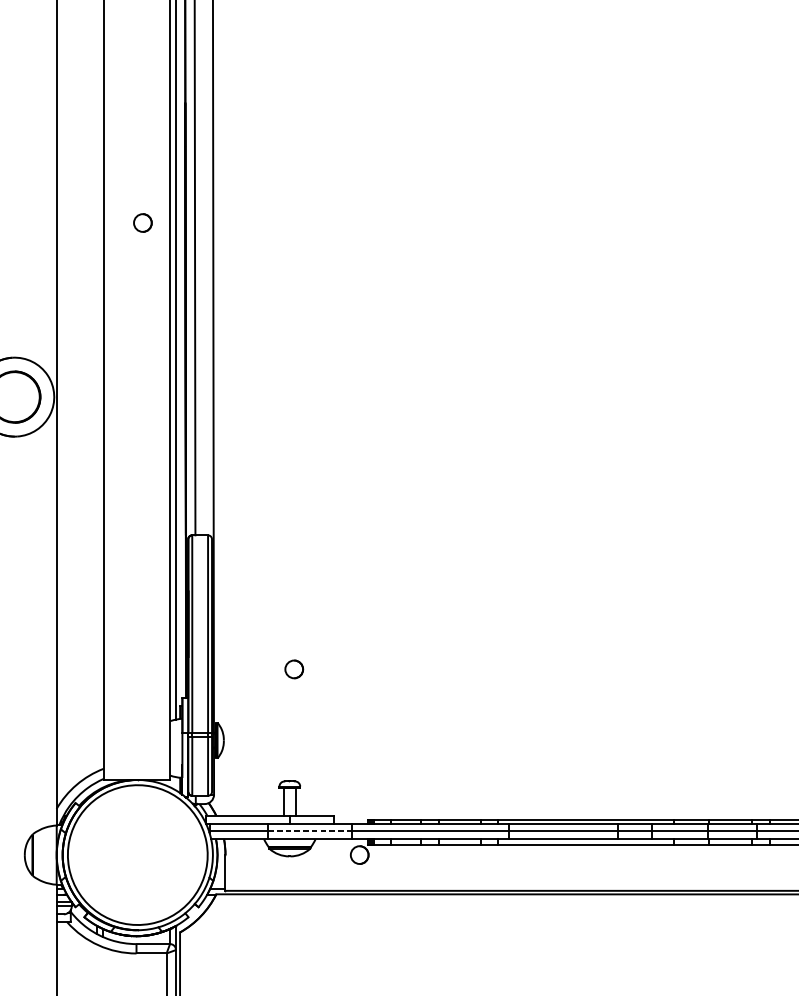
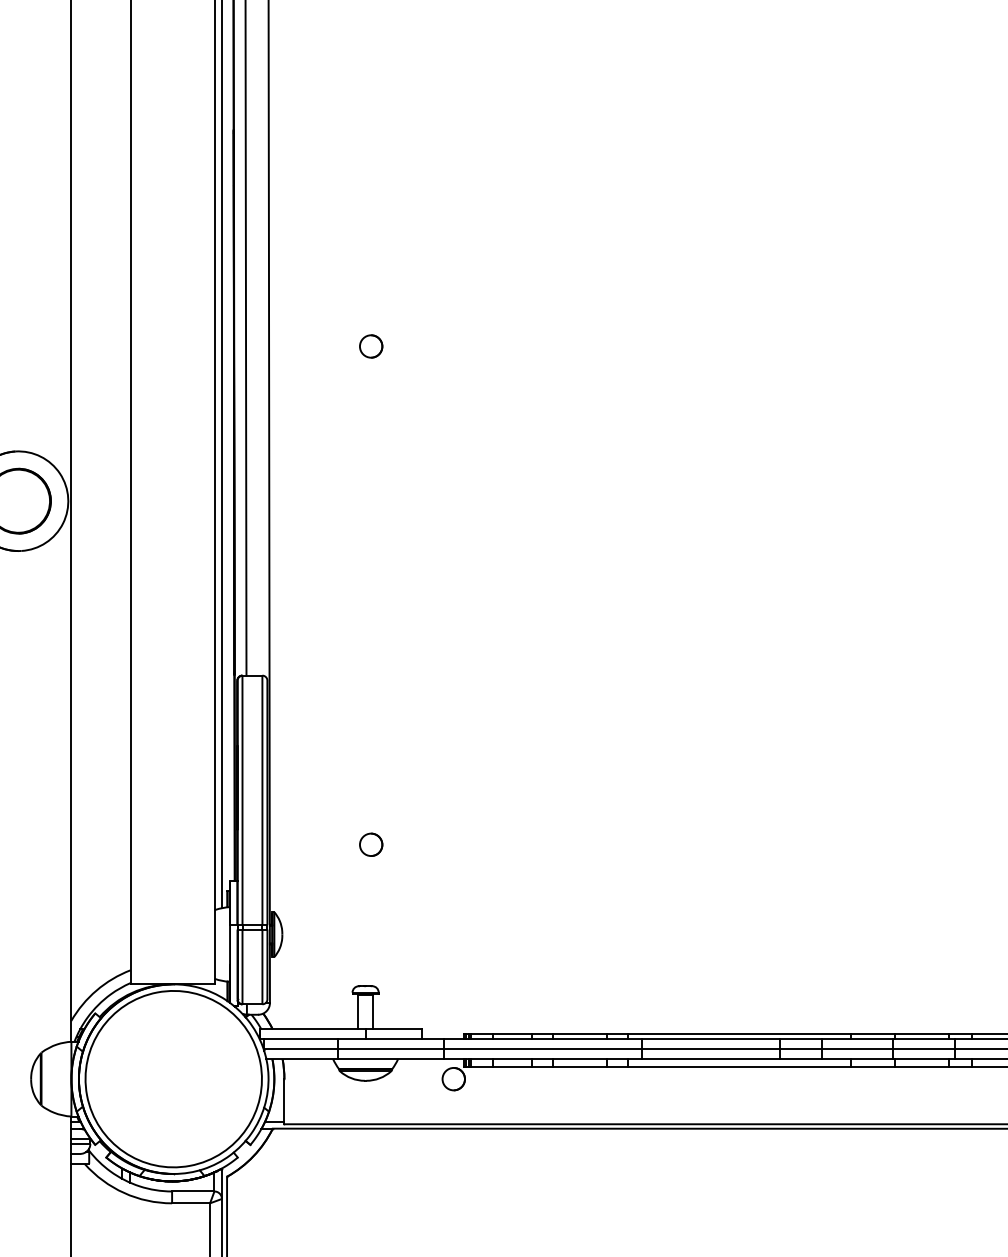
circle: (143, 223) -> (371, 346), moved
line: (309, 831) -> (390, 1049), dashed -> solid

